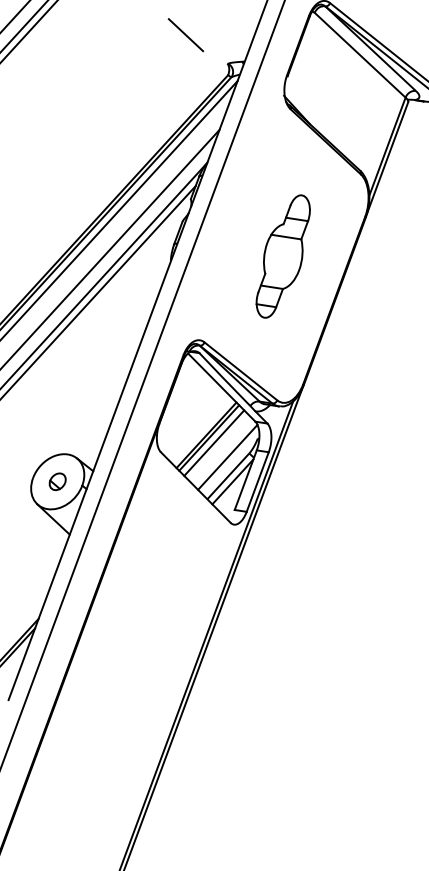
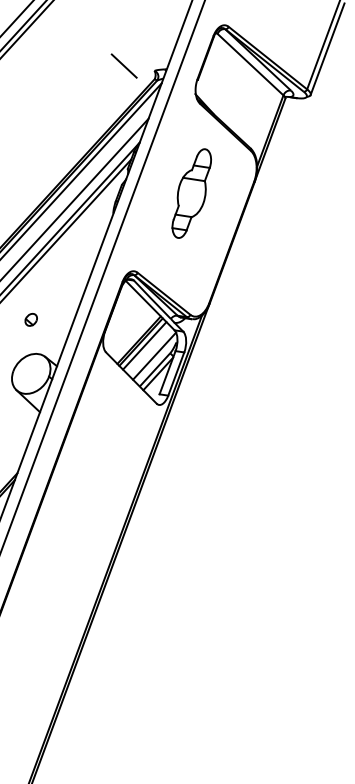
line: (184, 34) -> (123, 65), moved
part: (282, 256) -> (191, 193), moved
part: (56, 481) -> (30, 319), moved

